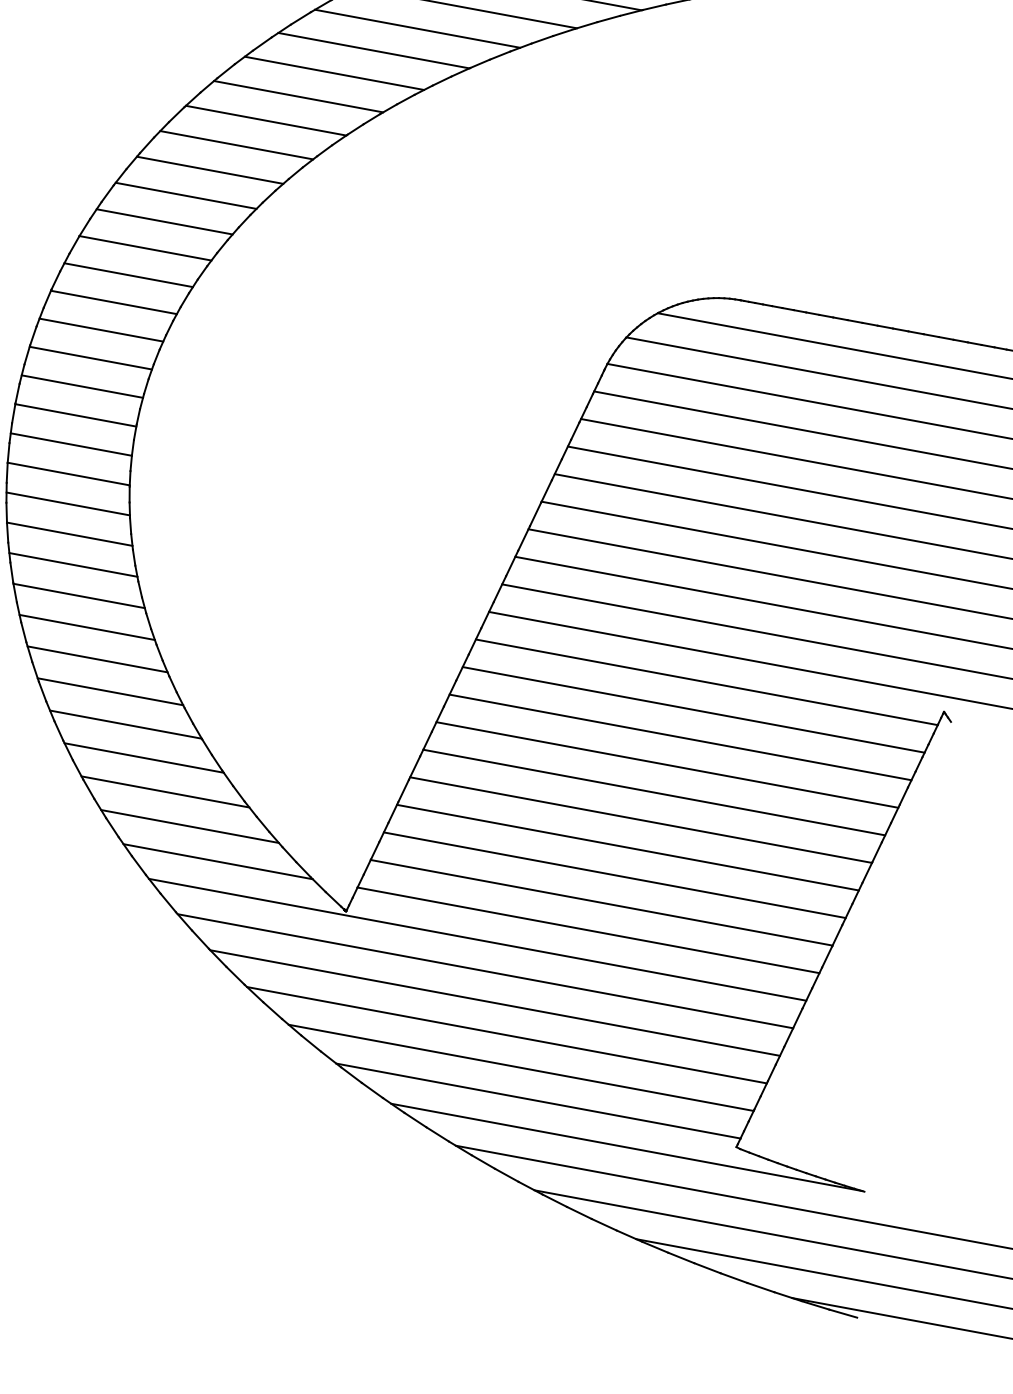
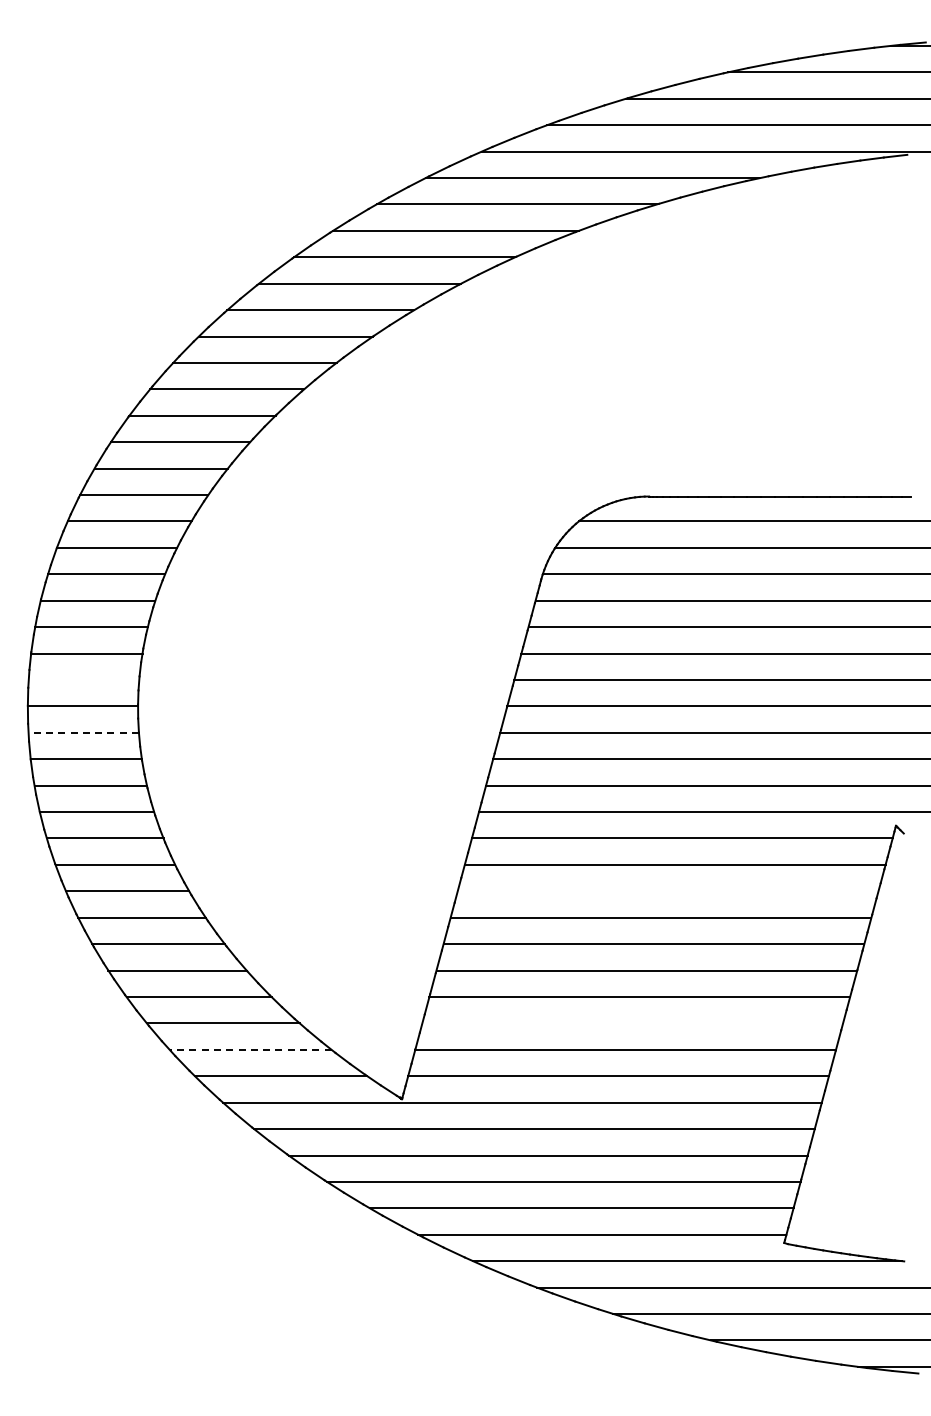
line: (81, 385) -> (83, 679), removed
line: (71, 444) -> (83, 732), solid -> dashed
line: (679, 737) -> (667, 891), removed
line: (189, 826) -> (250, 1049), solid -> dashed
line: (614, 875) -> (632, 1023), removed

